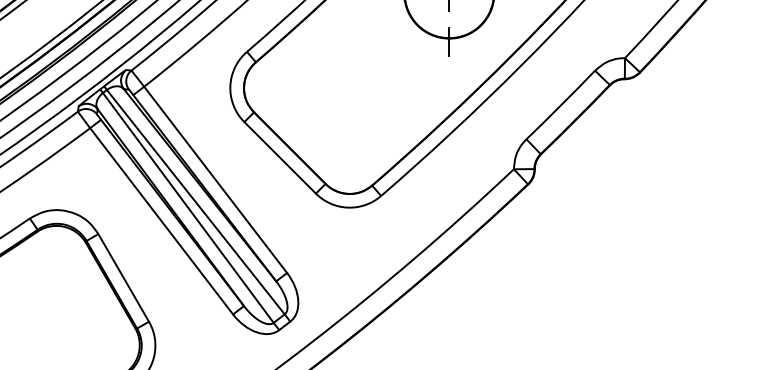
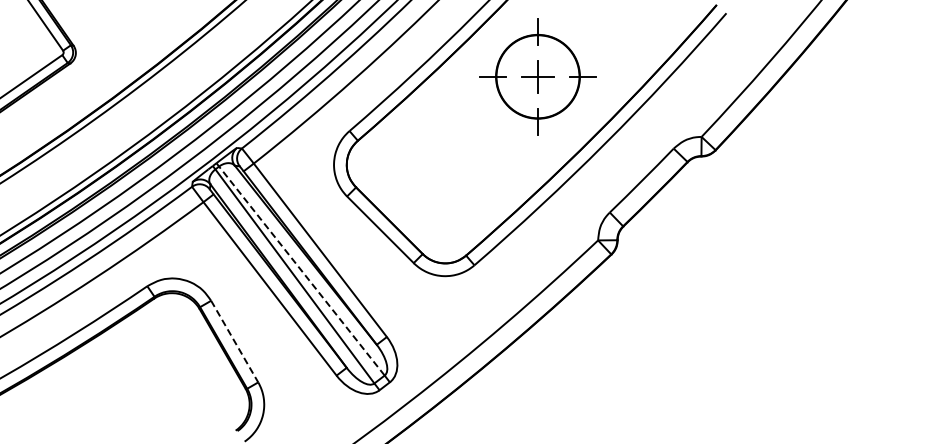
line: (195, 201) -> (301, 270), solid -> dashed
line: (123, 278) -> (234, 342), solid -> dashed

